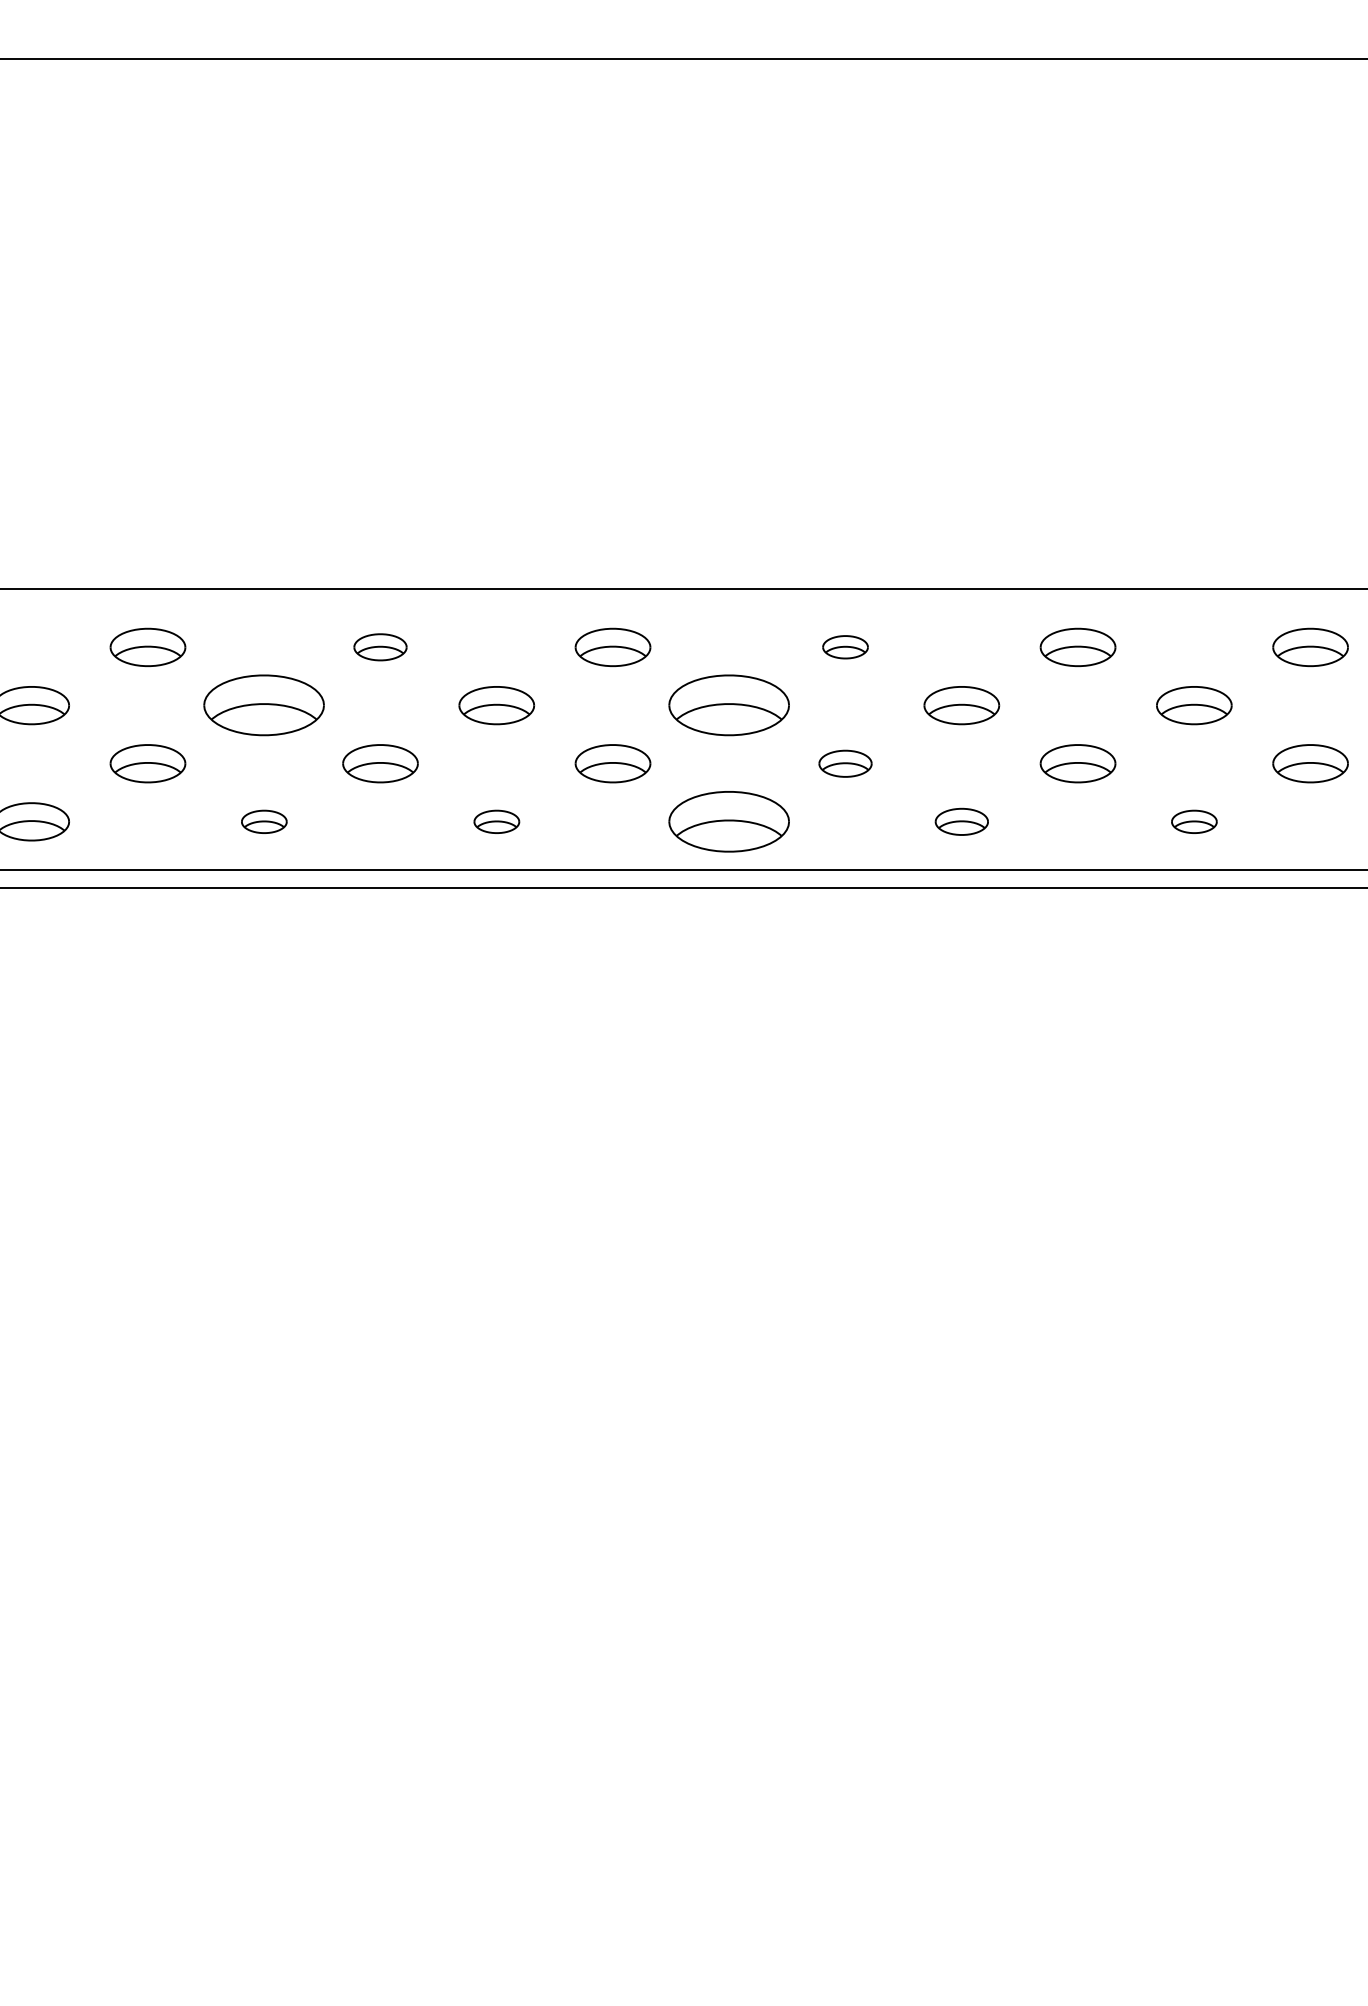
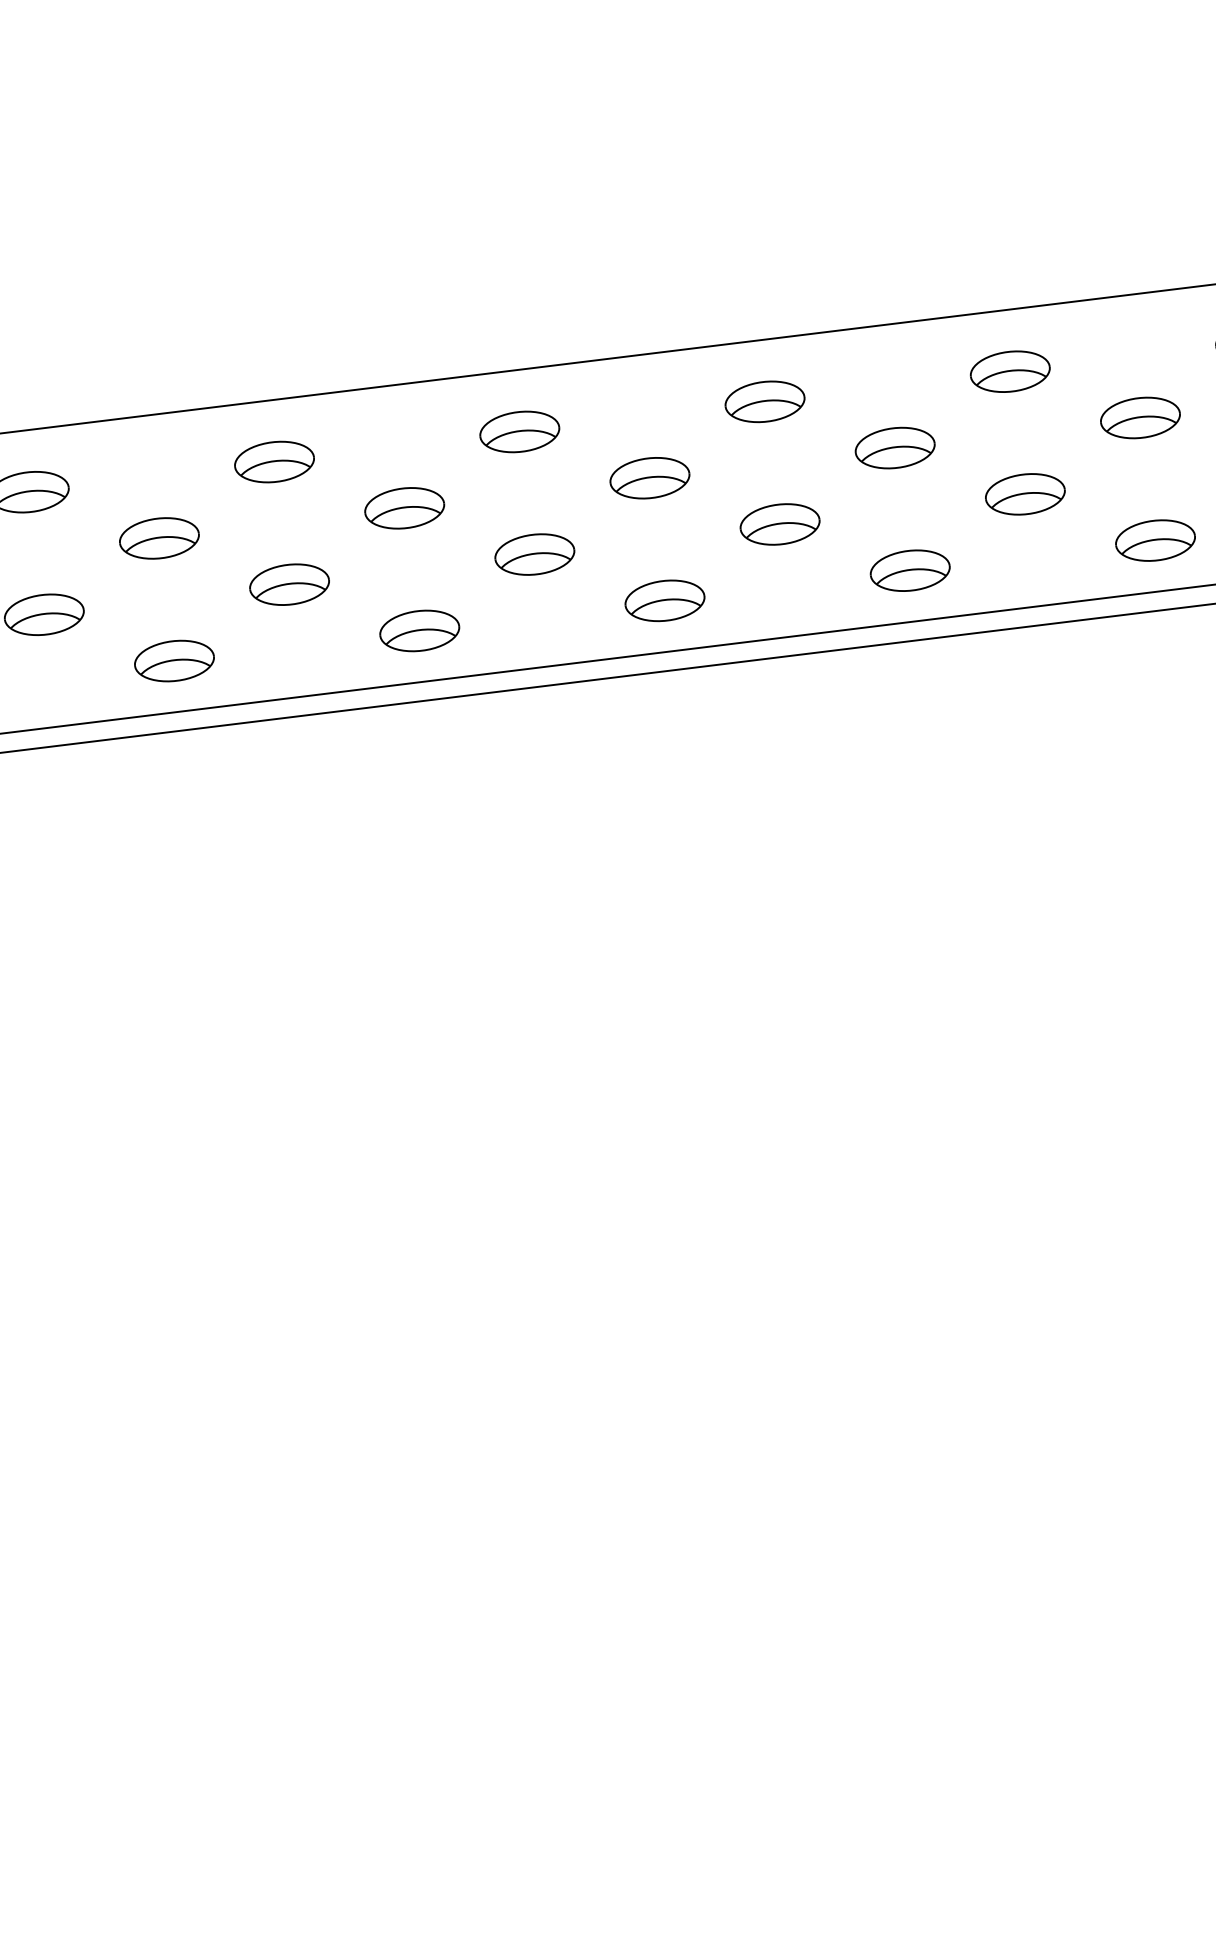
part: (380, 646) -> (274, 461), size x1.43
part: (845, 646) -> (764, 400), size x1.67
part: (264, 705) -> (159, 538), size x0.62
part: (729, 705) -> (650, 478), size x0.62
part: (845, 763) -> (780, 524), size x1.43
part: (264, 821) -> (174, 660), size x1.67
part: (496, 821) -> (419, 630), size x1.67
part: (729, 821) -> (665, 600), size x0.62
part: (961, 821) -> (909, 570), size x1.43
part: (1194, 821) -> (1155, 540), size x1.67

